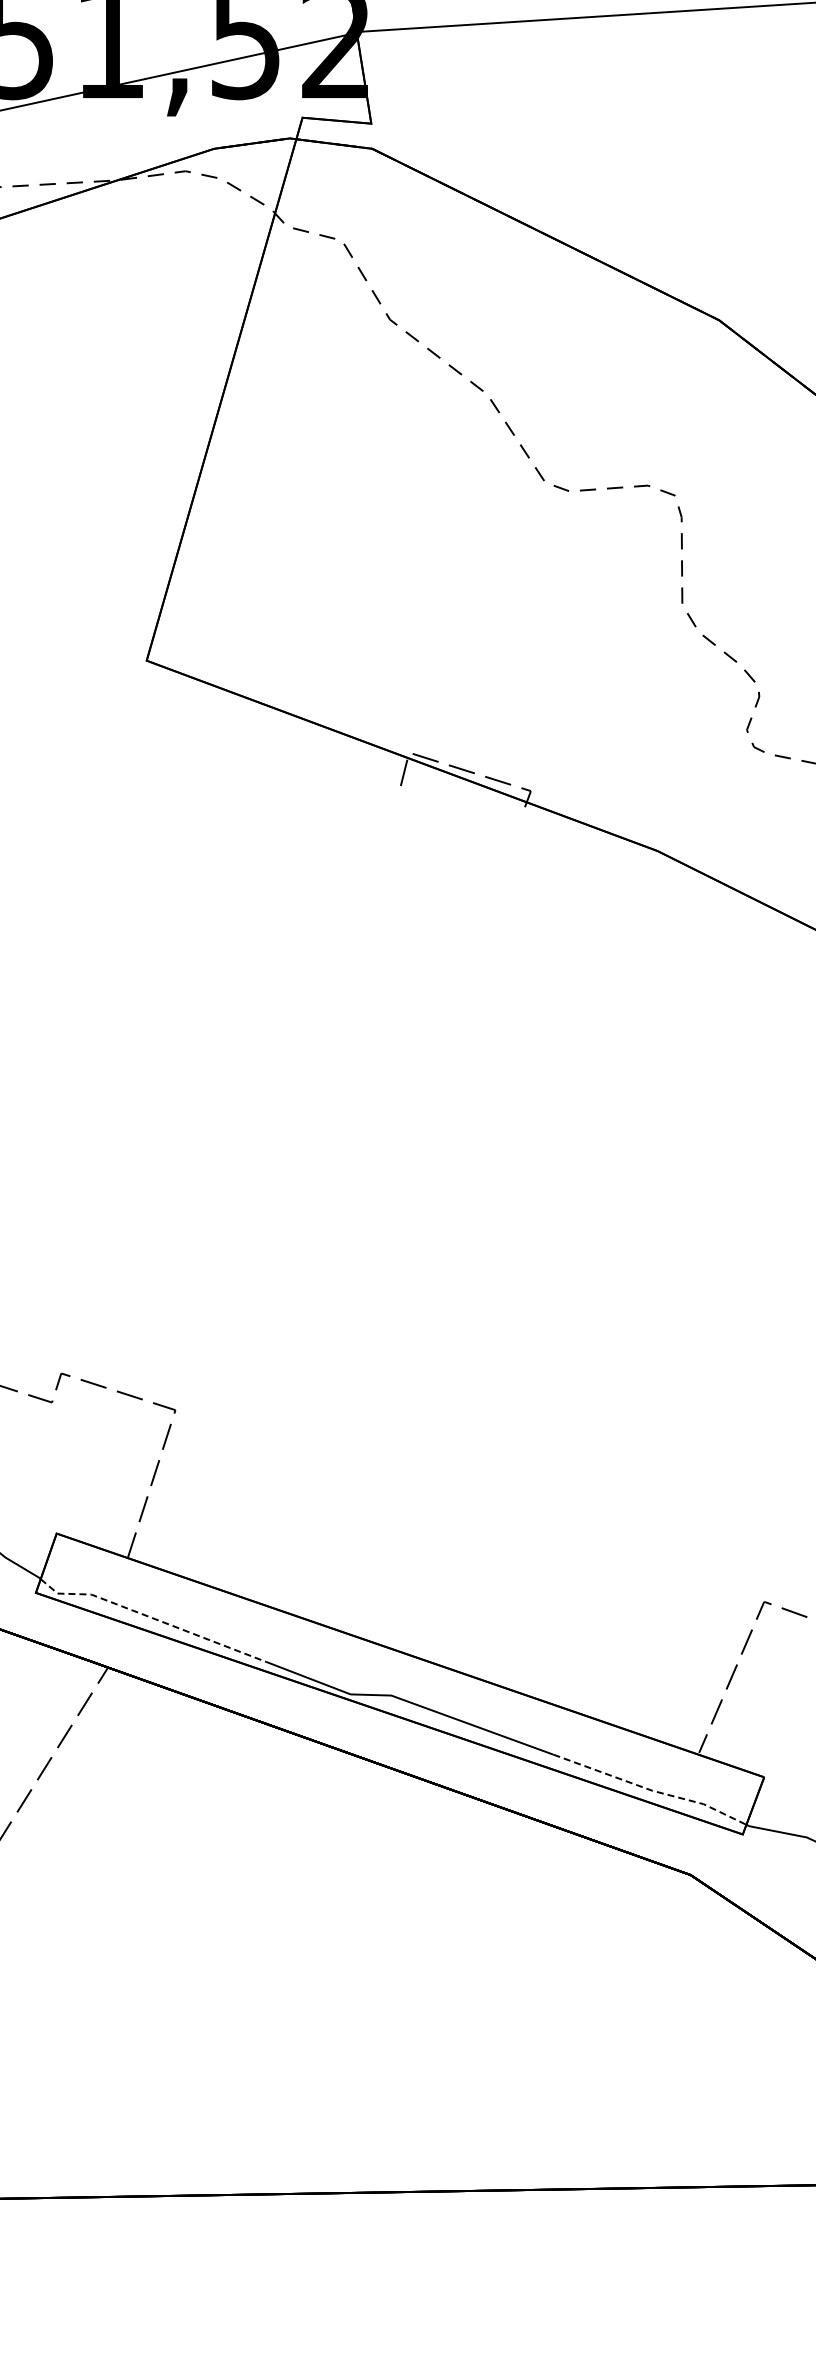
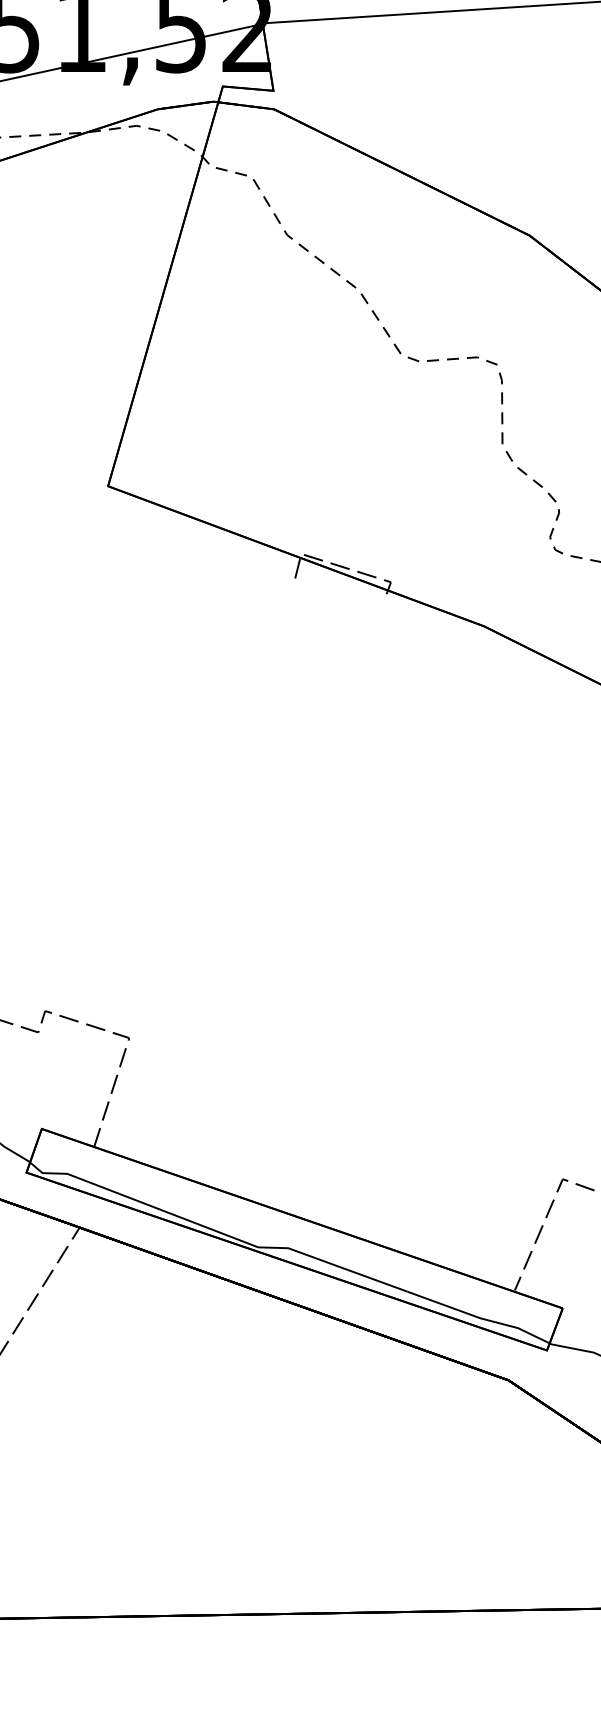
line: (151, 1617) -> (111, 1190), dashed -> solid
line: (651, 1790) -> (479, 1318), dashed -> solid

